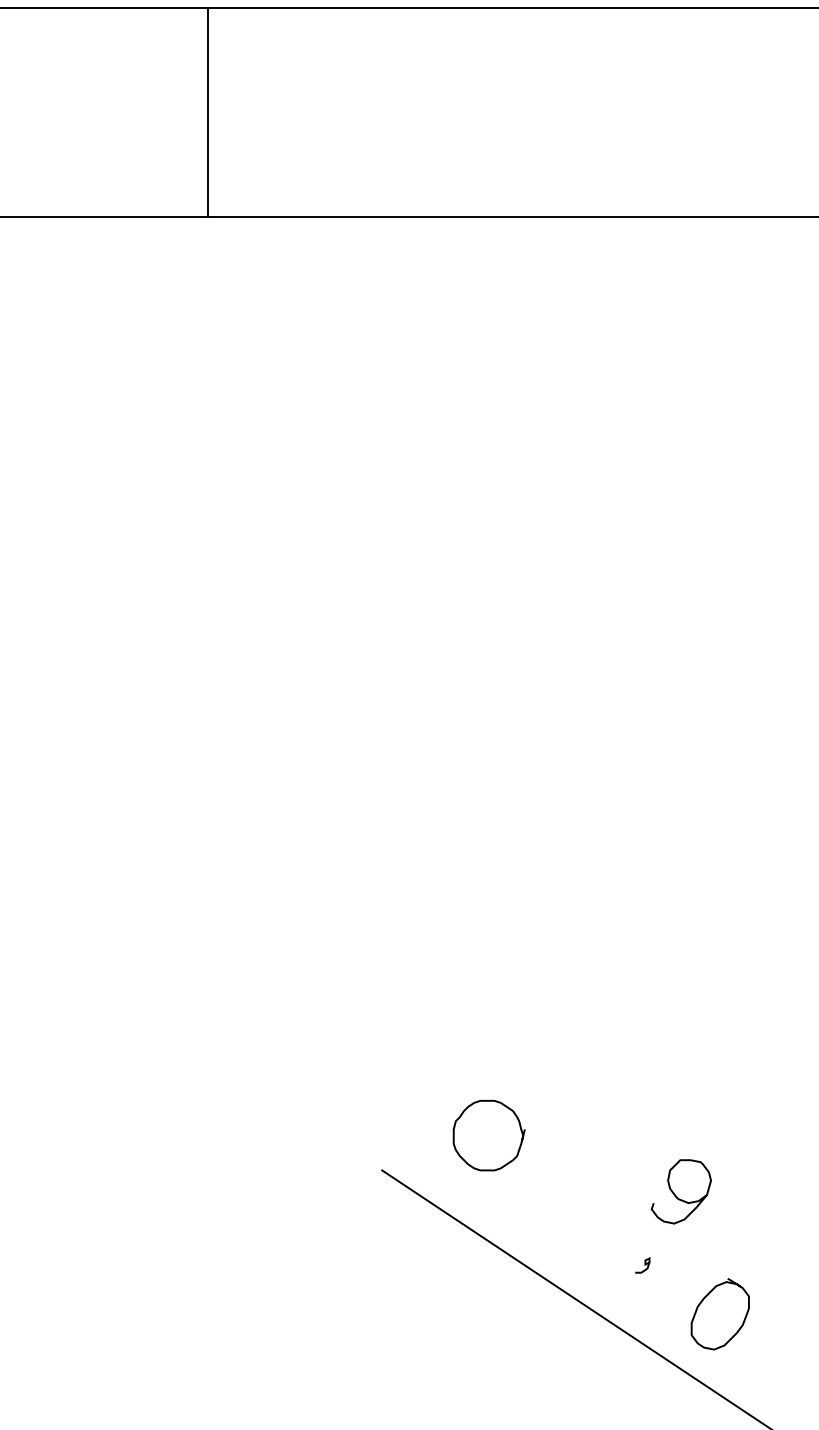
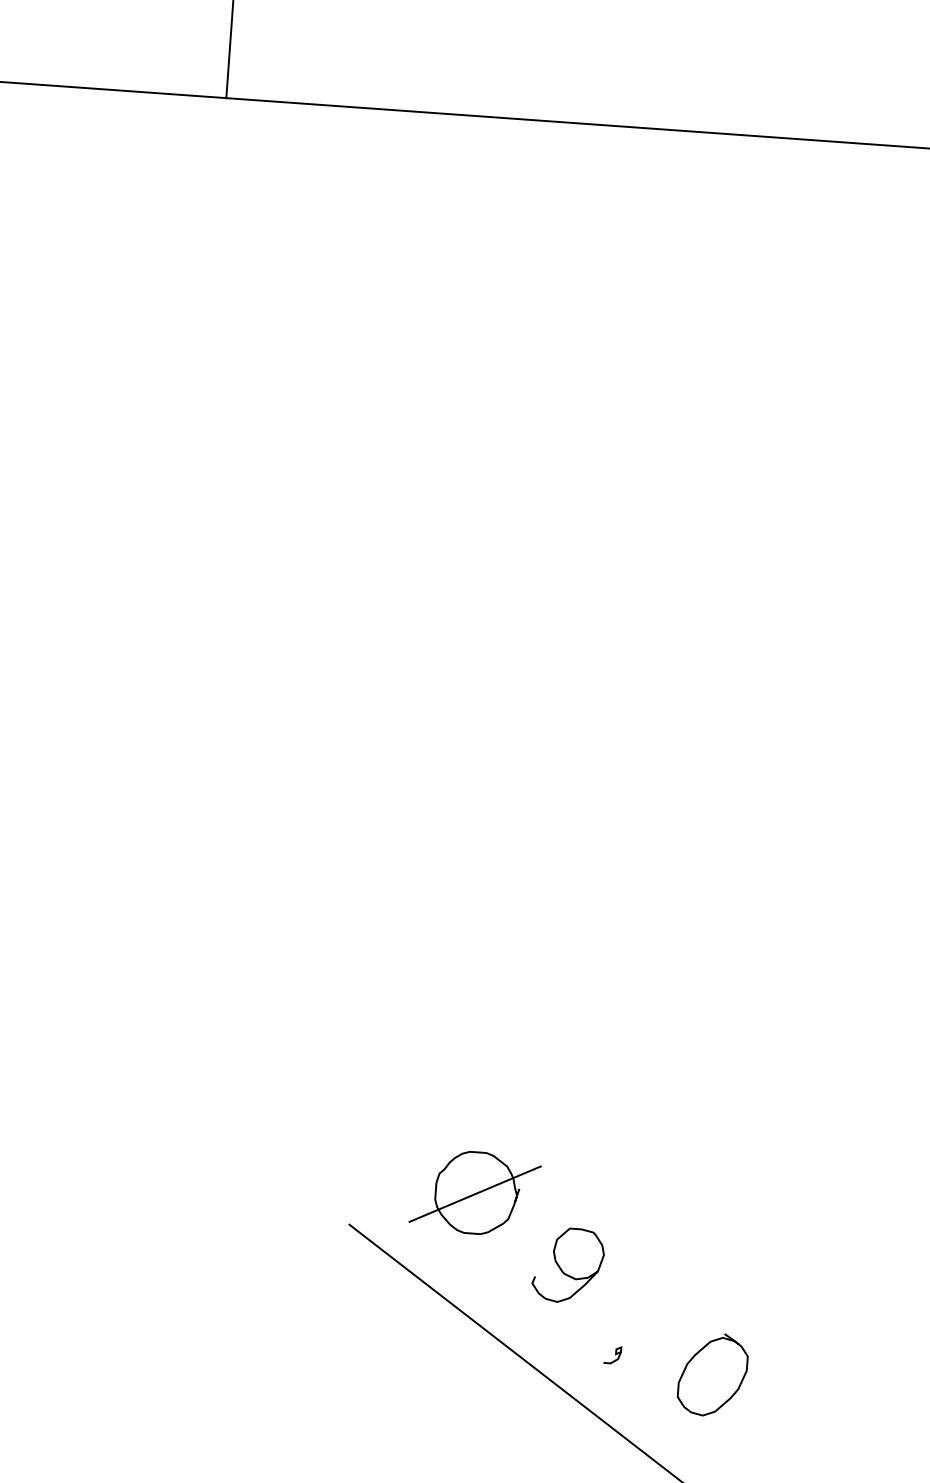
line: (487, 1136) -> (475, 1194), added
curve: (676, 1195) -> (562, 1269), moved
curve: (644, 1265) -> (614, 1355), moved
part: (719, 1314) -> (711, 1375), moved

